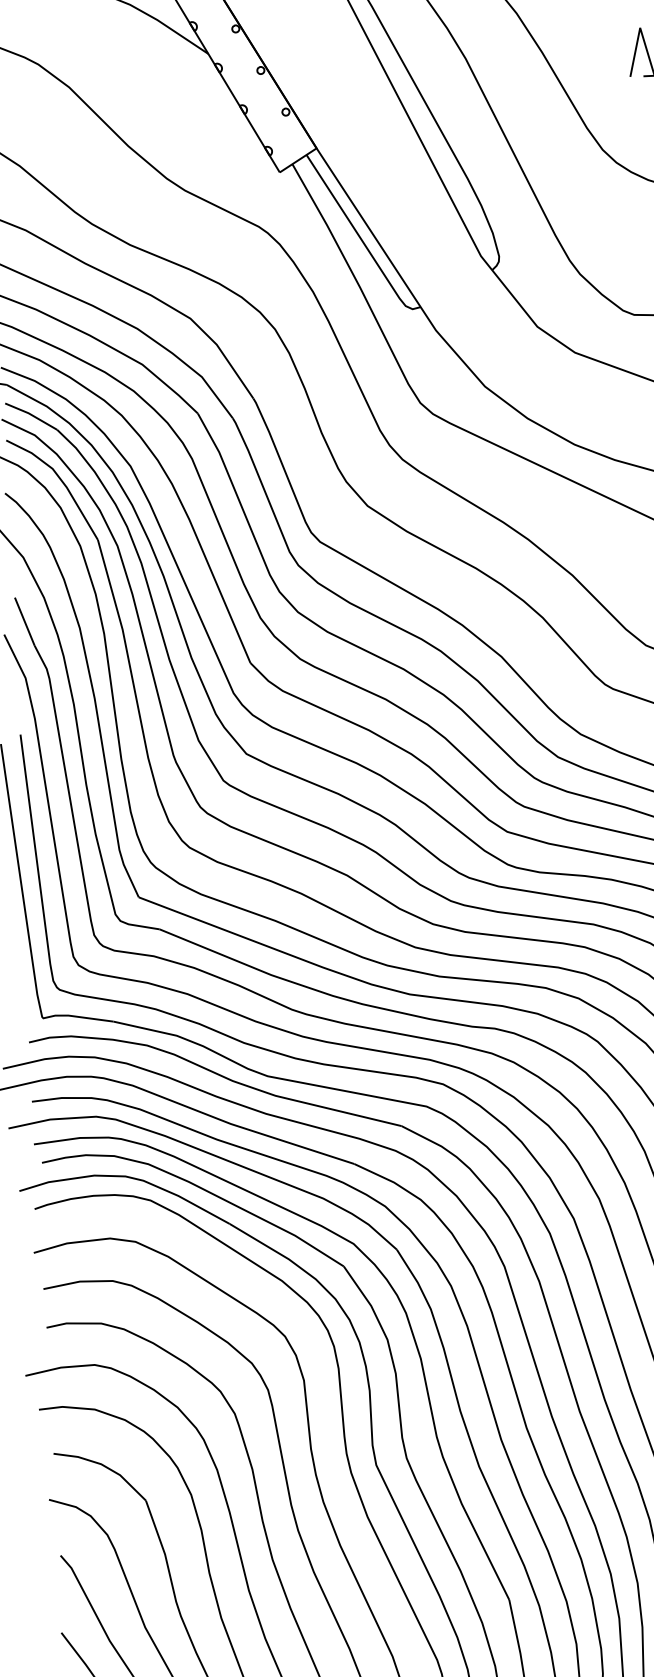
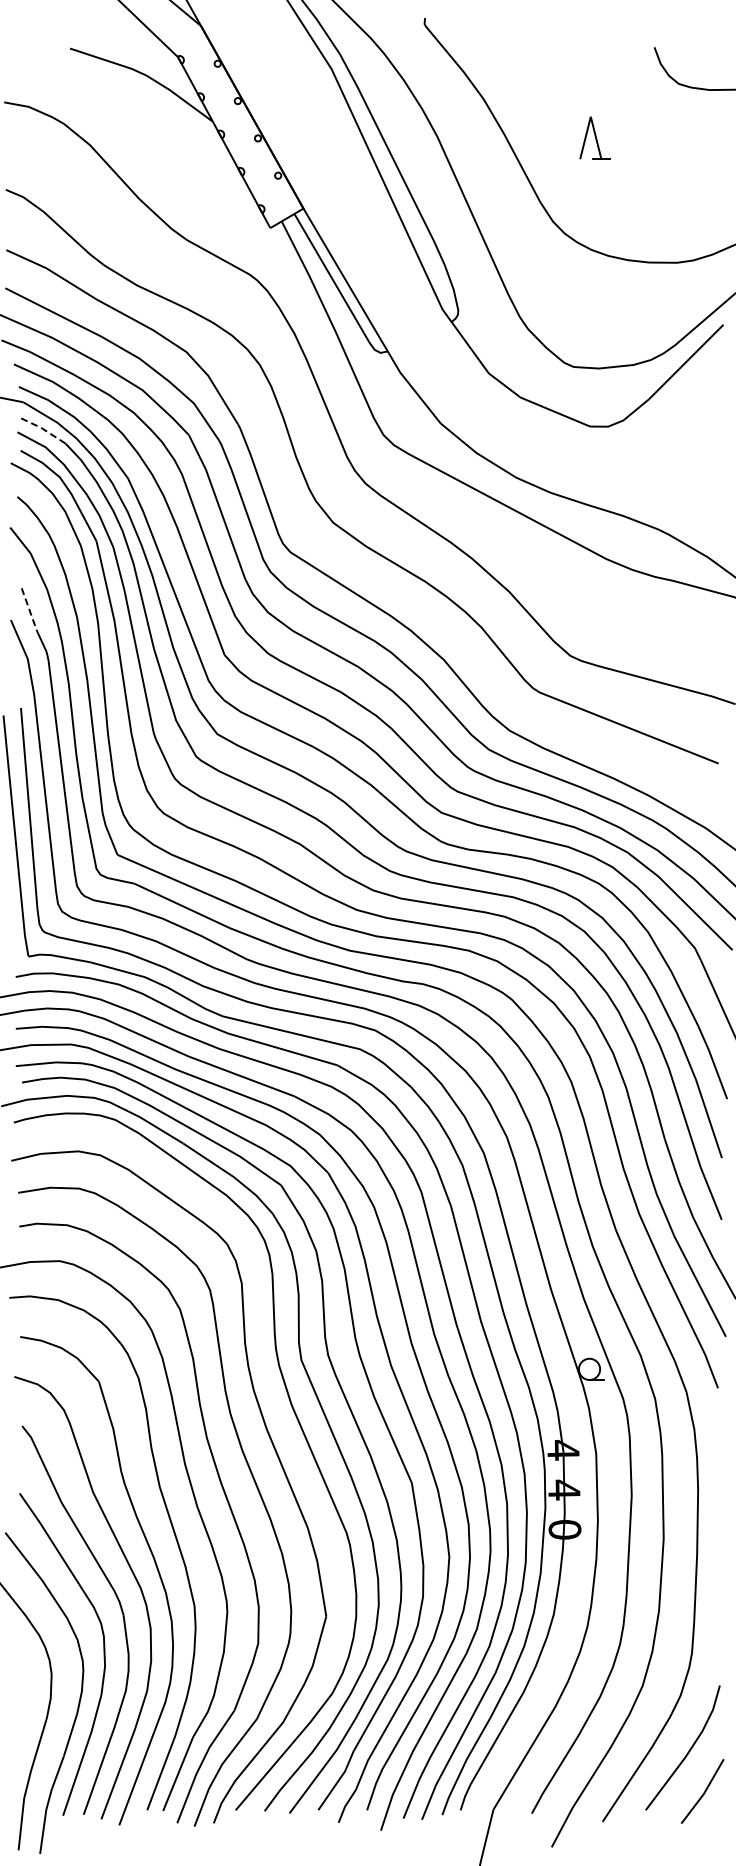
line: (31, 414) -> (43, 429), solid -> dashed
line: (24, 621) -> (29, 609), solid -> dashed

